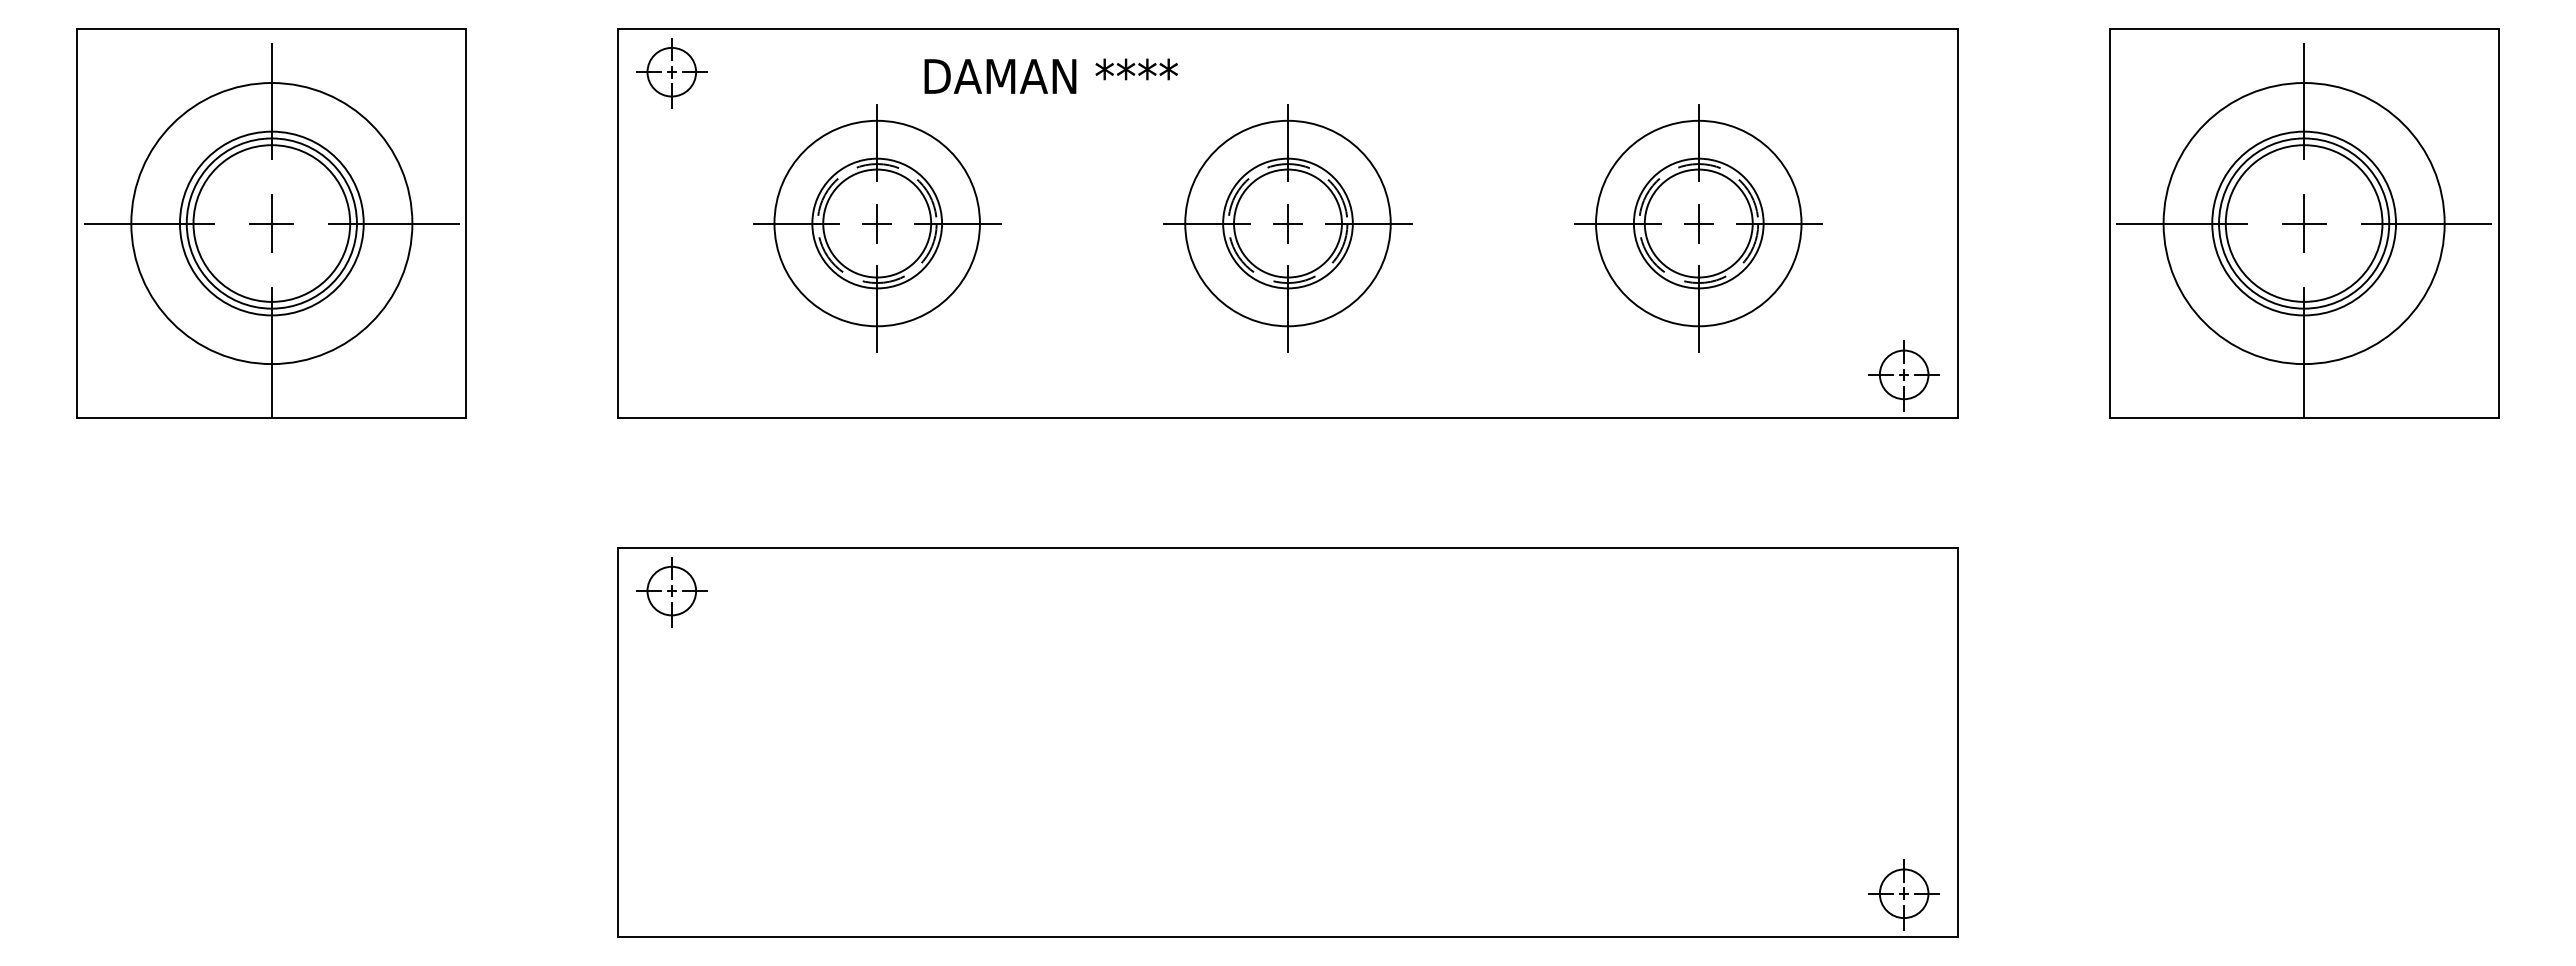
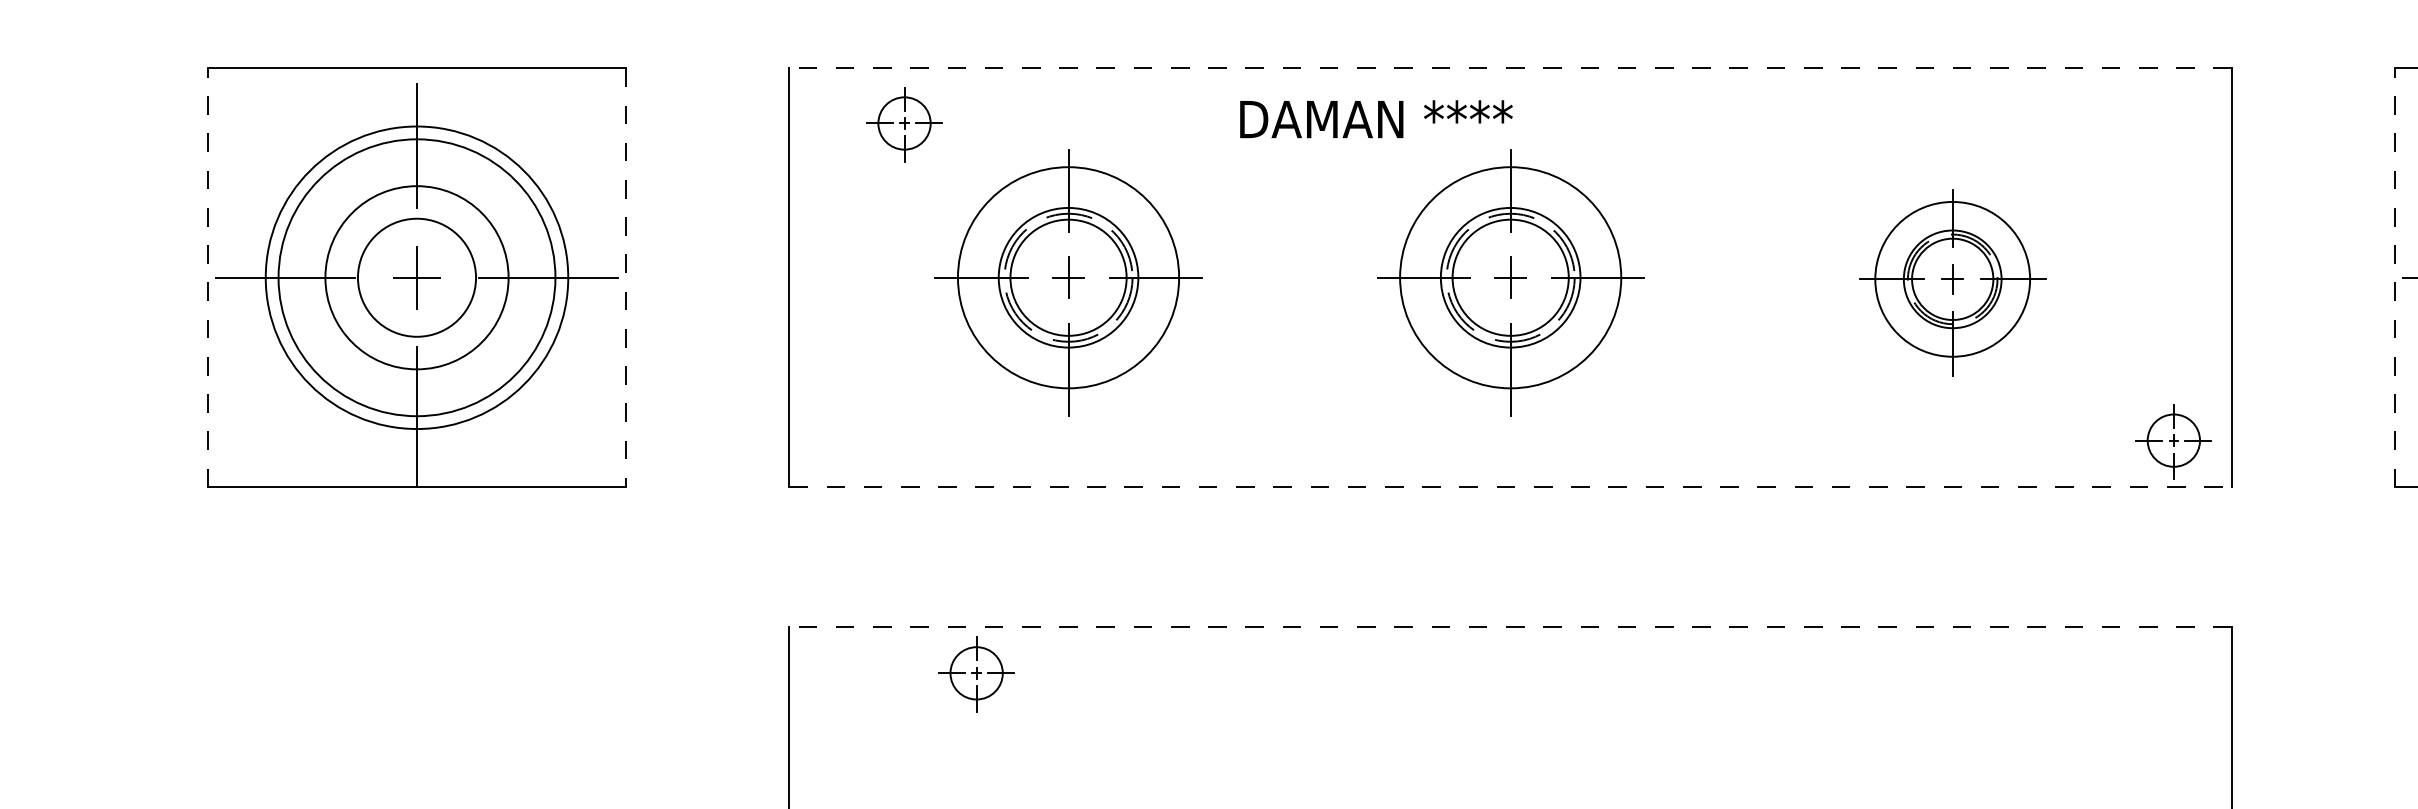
line: (1287, 28) -> (1510, 67), solid -> dashed
part: (671, 73) -> (904, 124), moved
text: (1050, 75) -> (1375, 118), moved
line: (77, 223) -> (207, 277), solid -> dashed
circle: (271, 223) -> (416, 277), size x0.7
circle: (271, 223) -> (416, 277), size x1.4
line: (466, 223) -> (626, 277), solid -> dashed
line: (2109, 223) -> (2394, 277), solid -> dashed
part: (1698, 228) -> (1952, 283), size x0.7
line: (1288, 418) -> (1511, 487), solid -> dashed
line: (1287, 547) -> (1510, 626), solid -> dashed
part: (671, 592) -> (976, 674), moved

